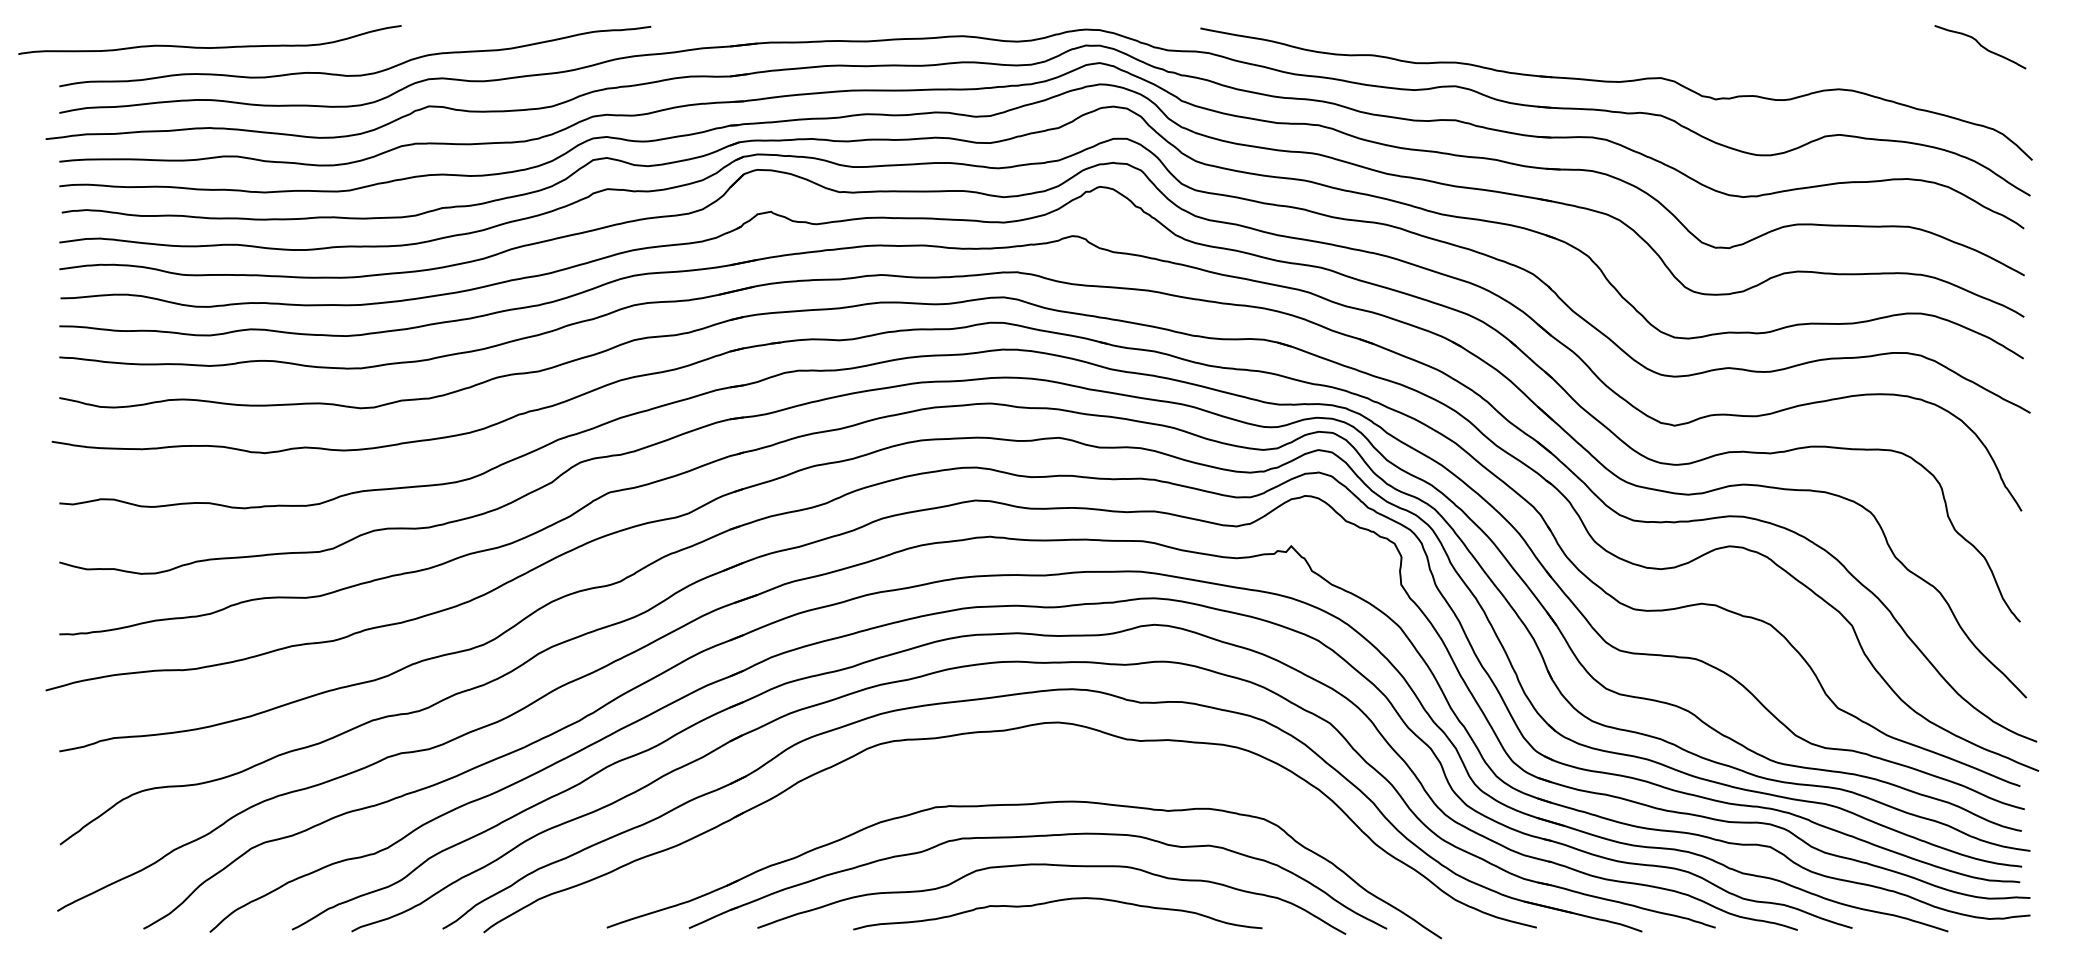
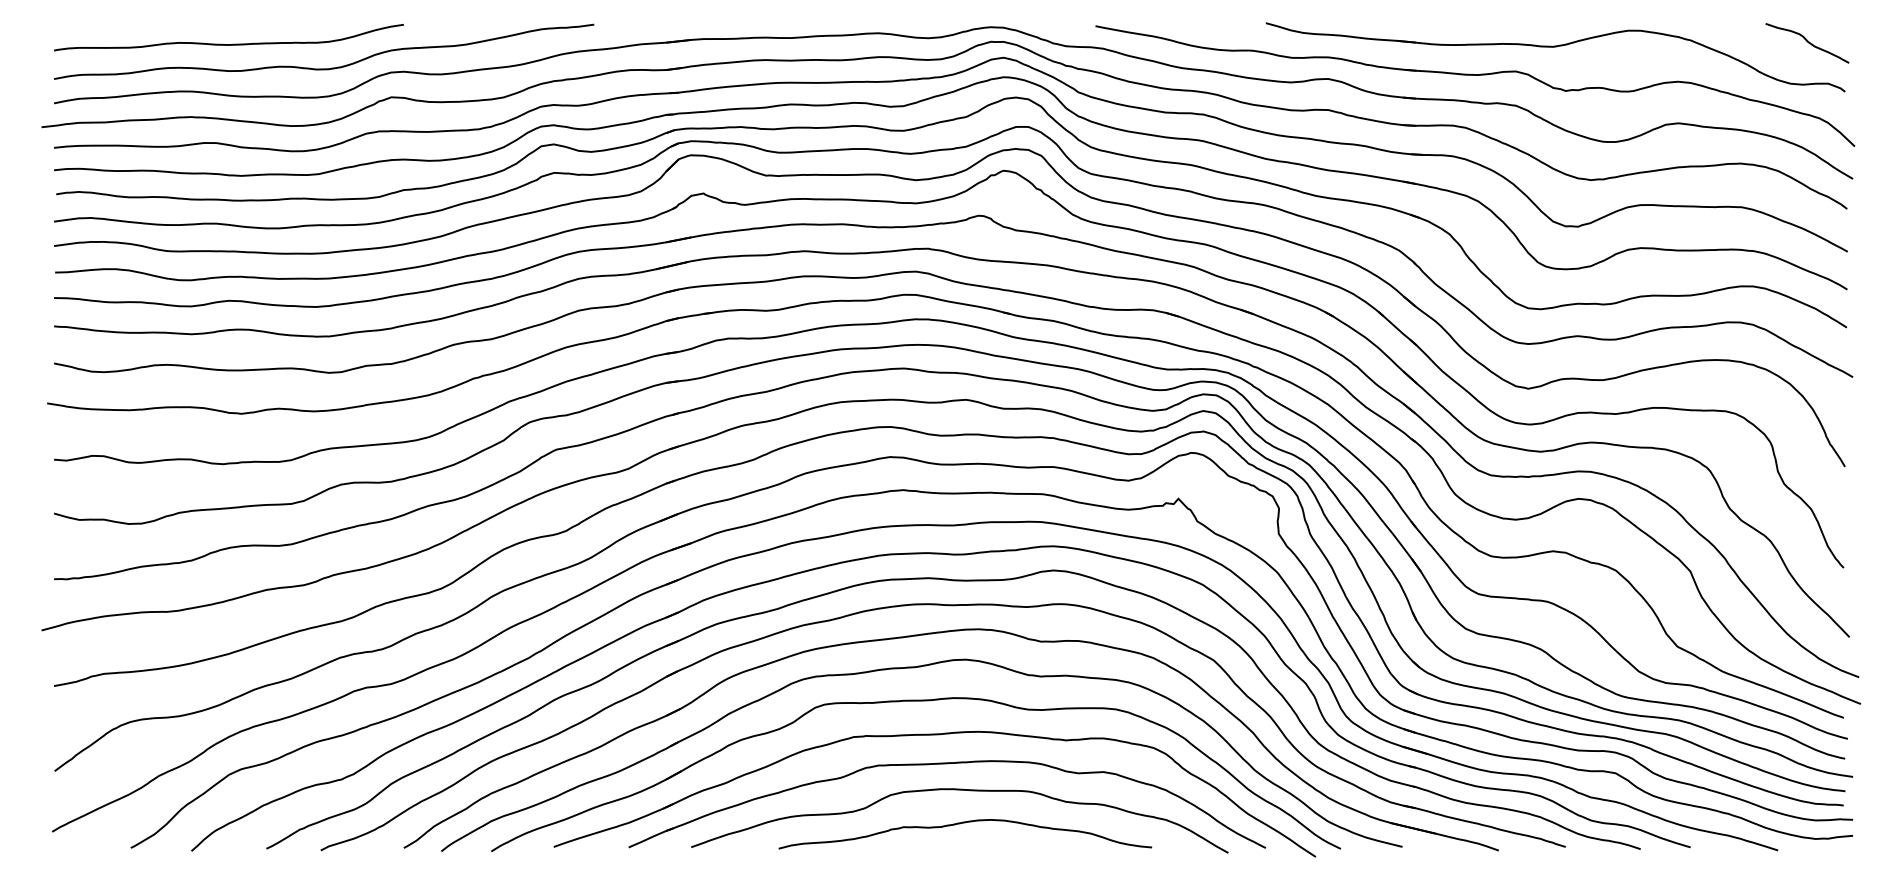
curve: (209, 47) -> (228, 44), moved
part: (1704, 51) -> (1555, 47), added
part: (1003, 768) -> (915, 701), added

